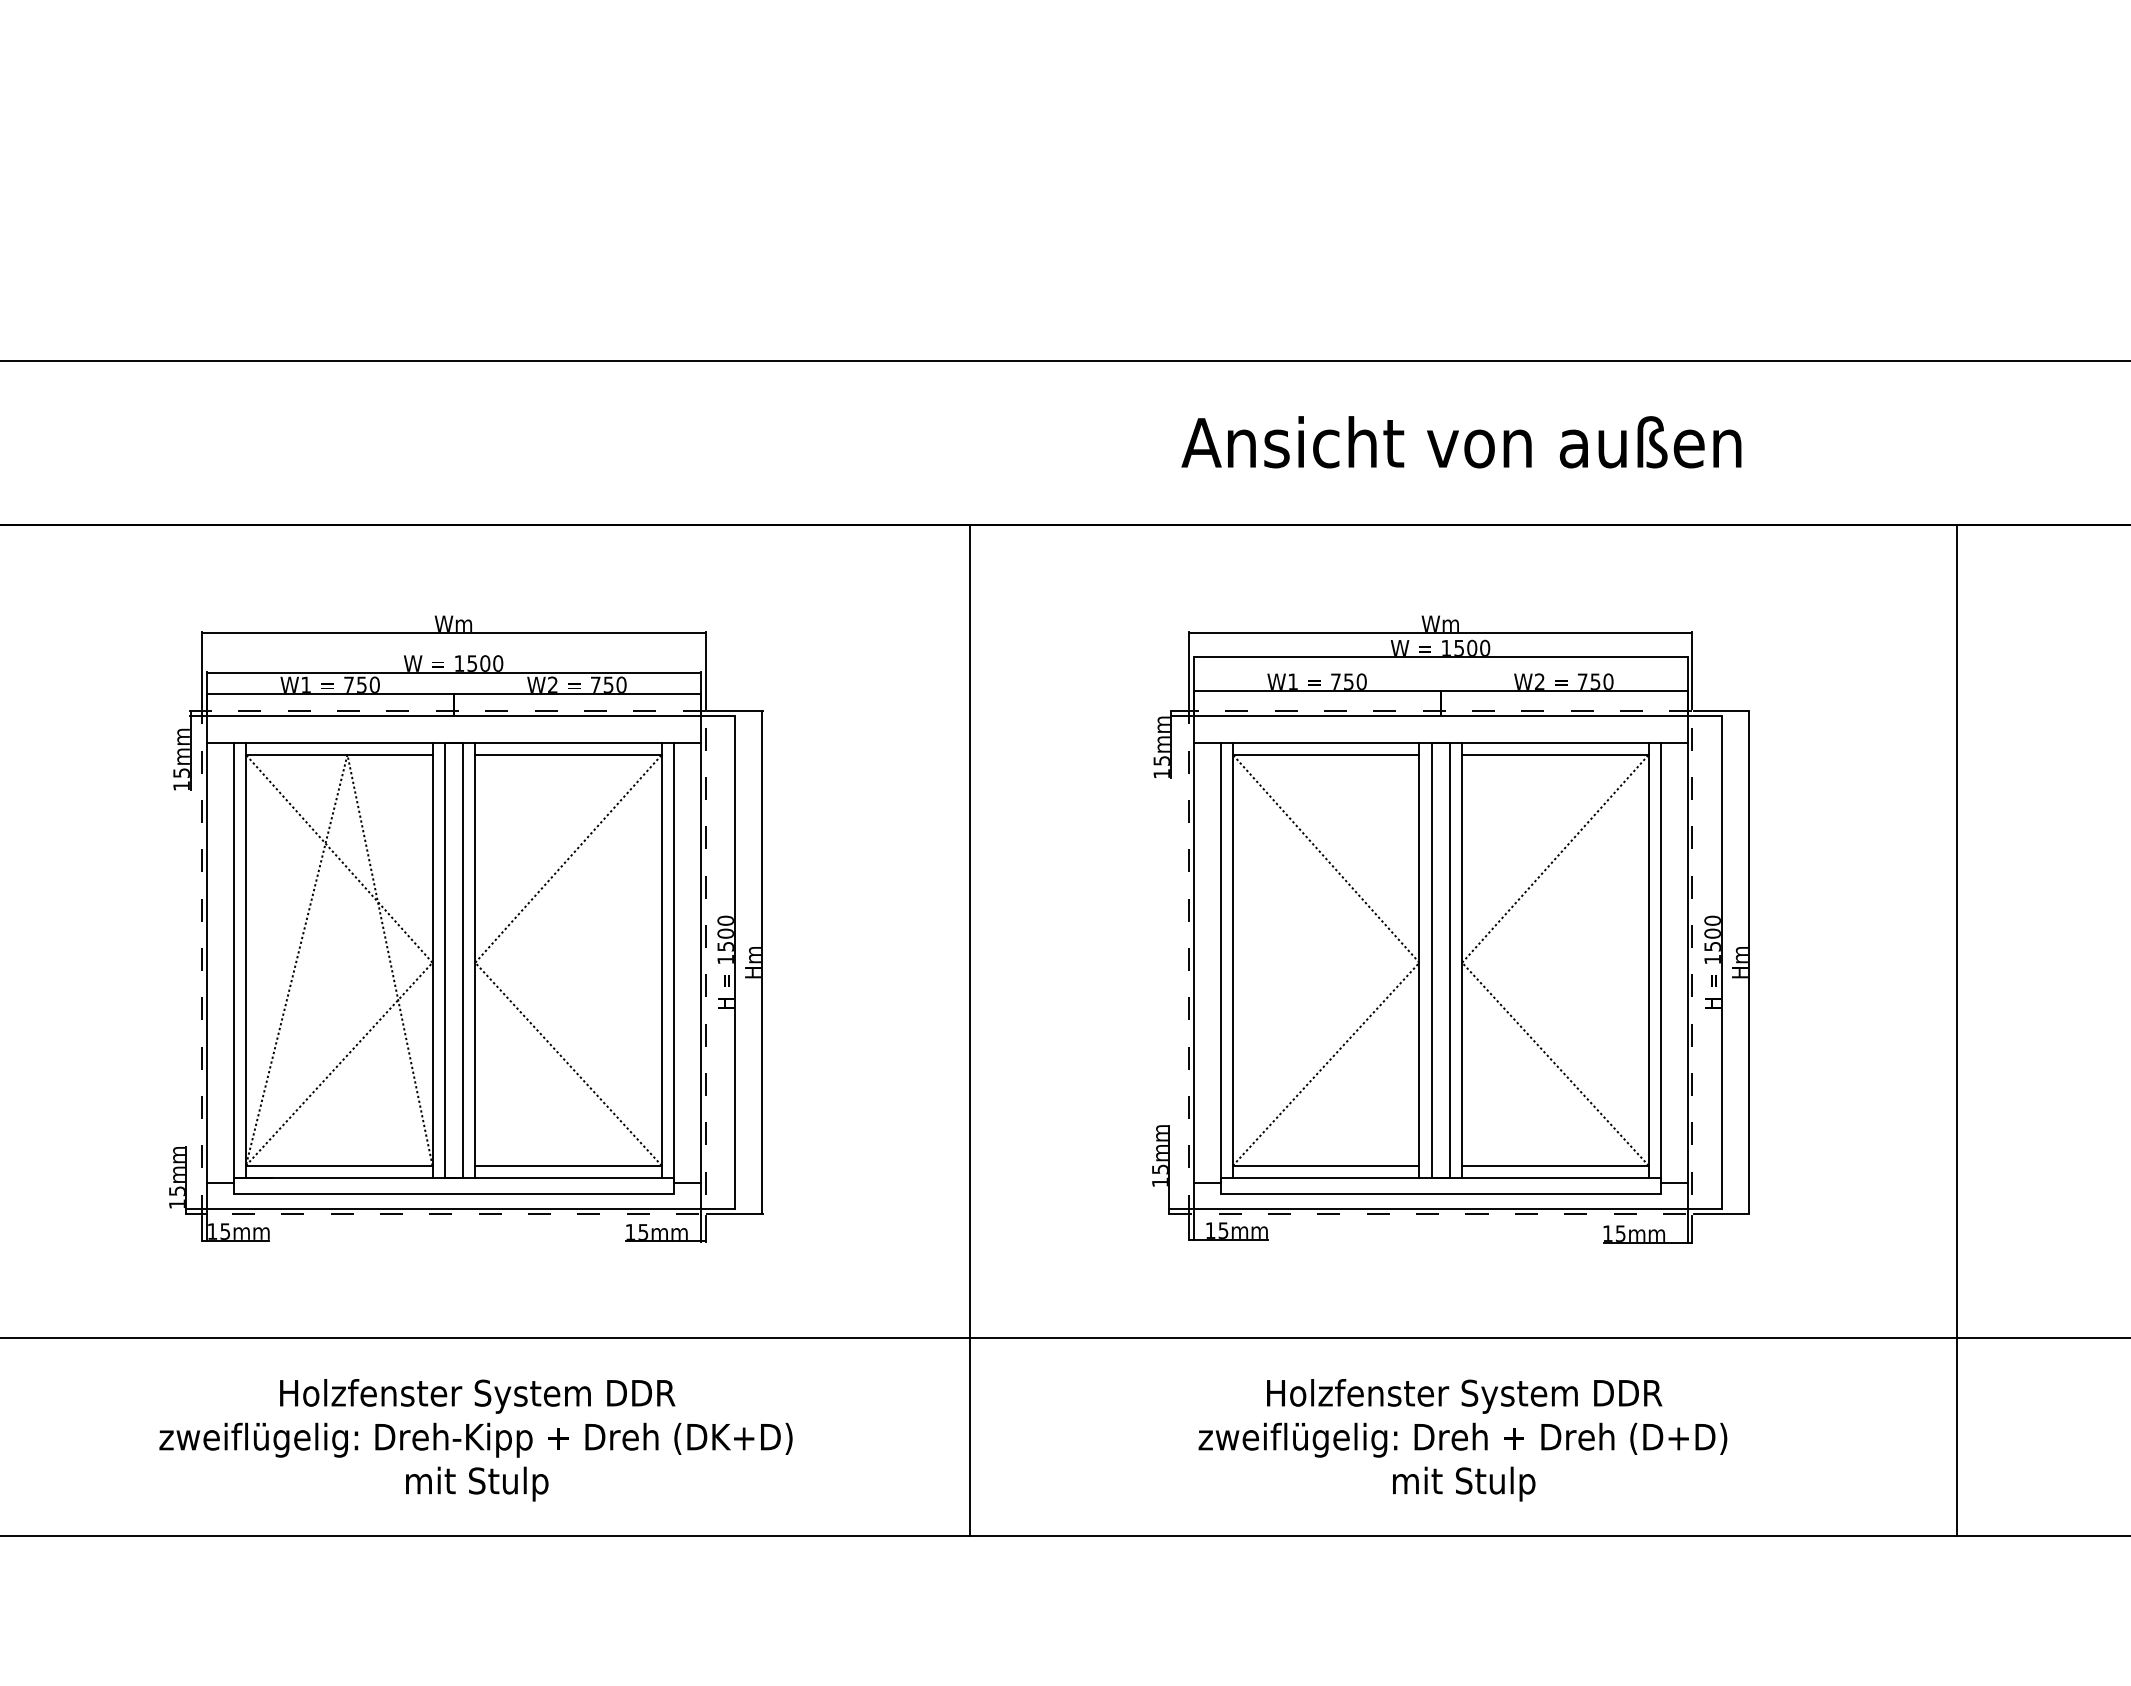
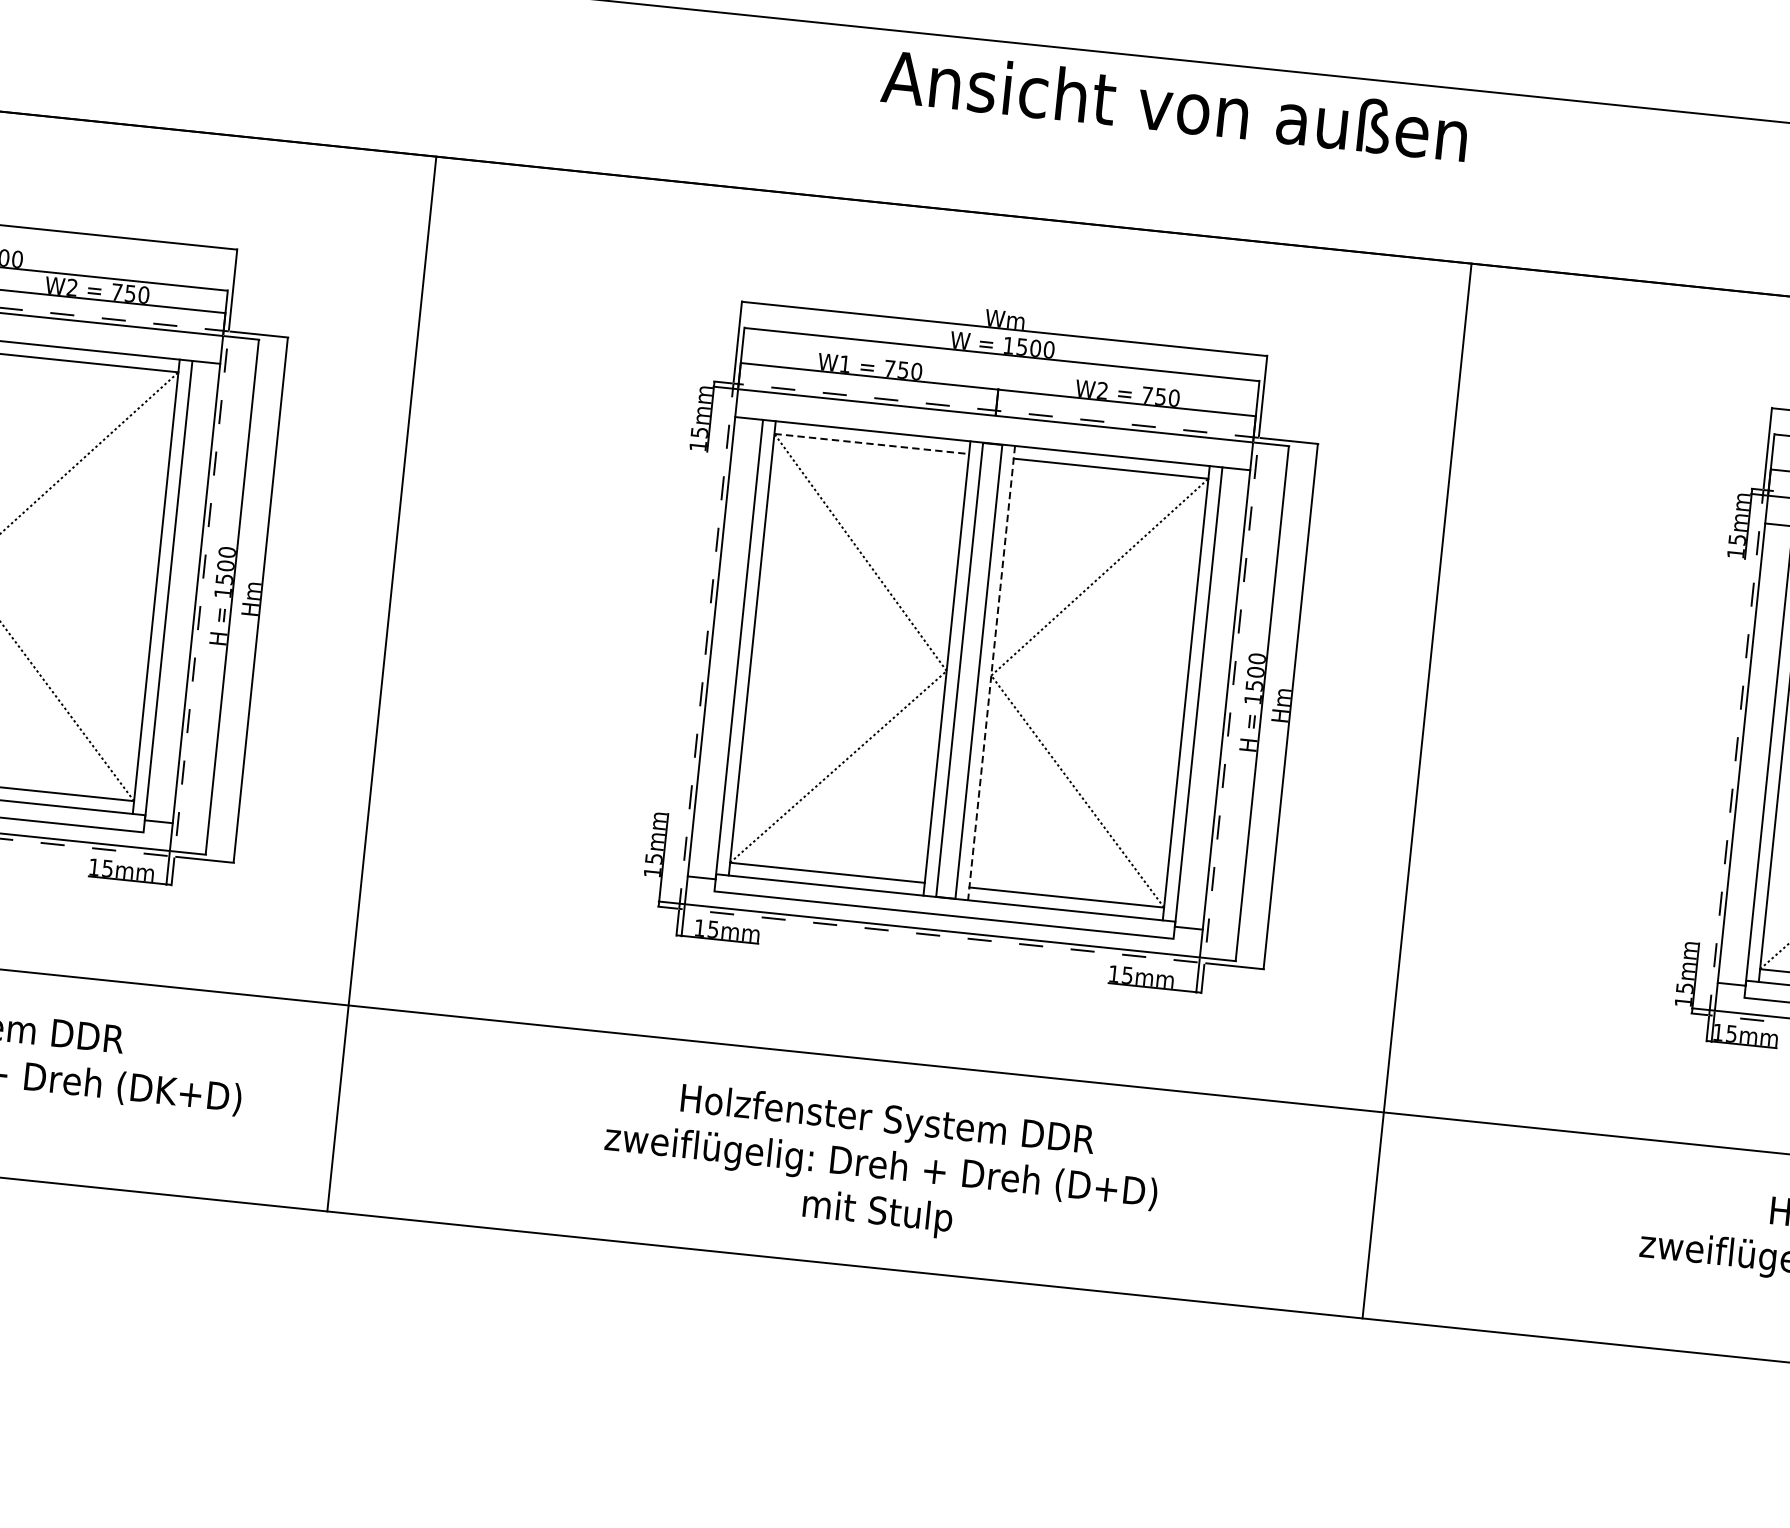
text: (1461, 442) -> (1175, 105), moved
line: (1326, 754) -> (872, 443), solid -> dashed
line: (1462, 960) -> (991, 673), solid -> dashed
line: (970, 1030) -> (382, 684), moved
line: (1957, 1030) -> (1417, 791), moved
text: (1462, 1440) -> (880, 1168), moved

